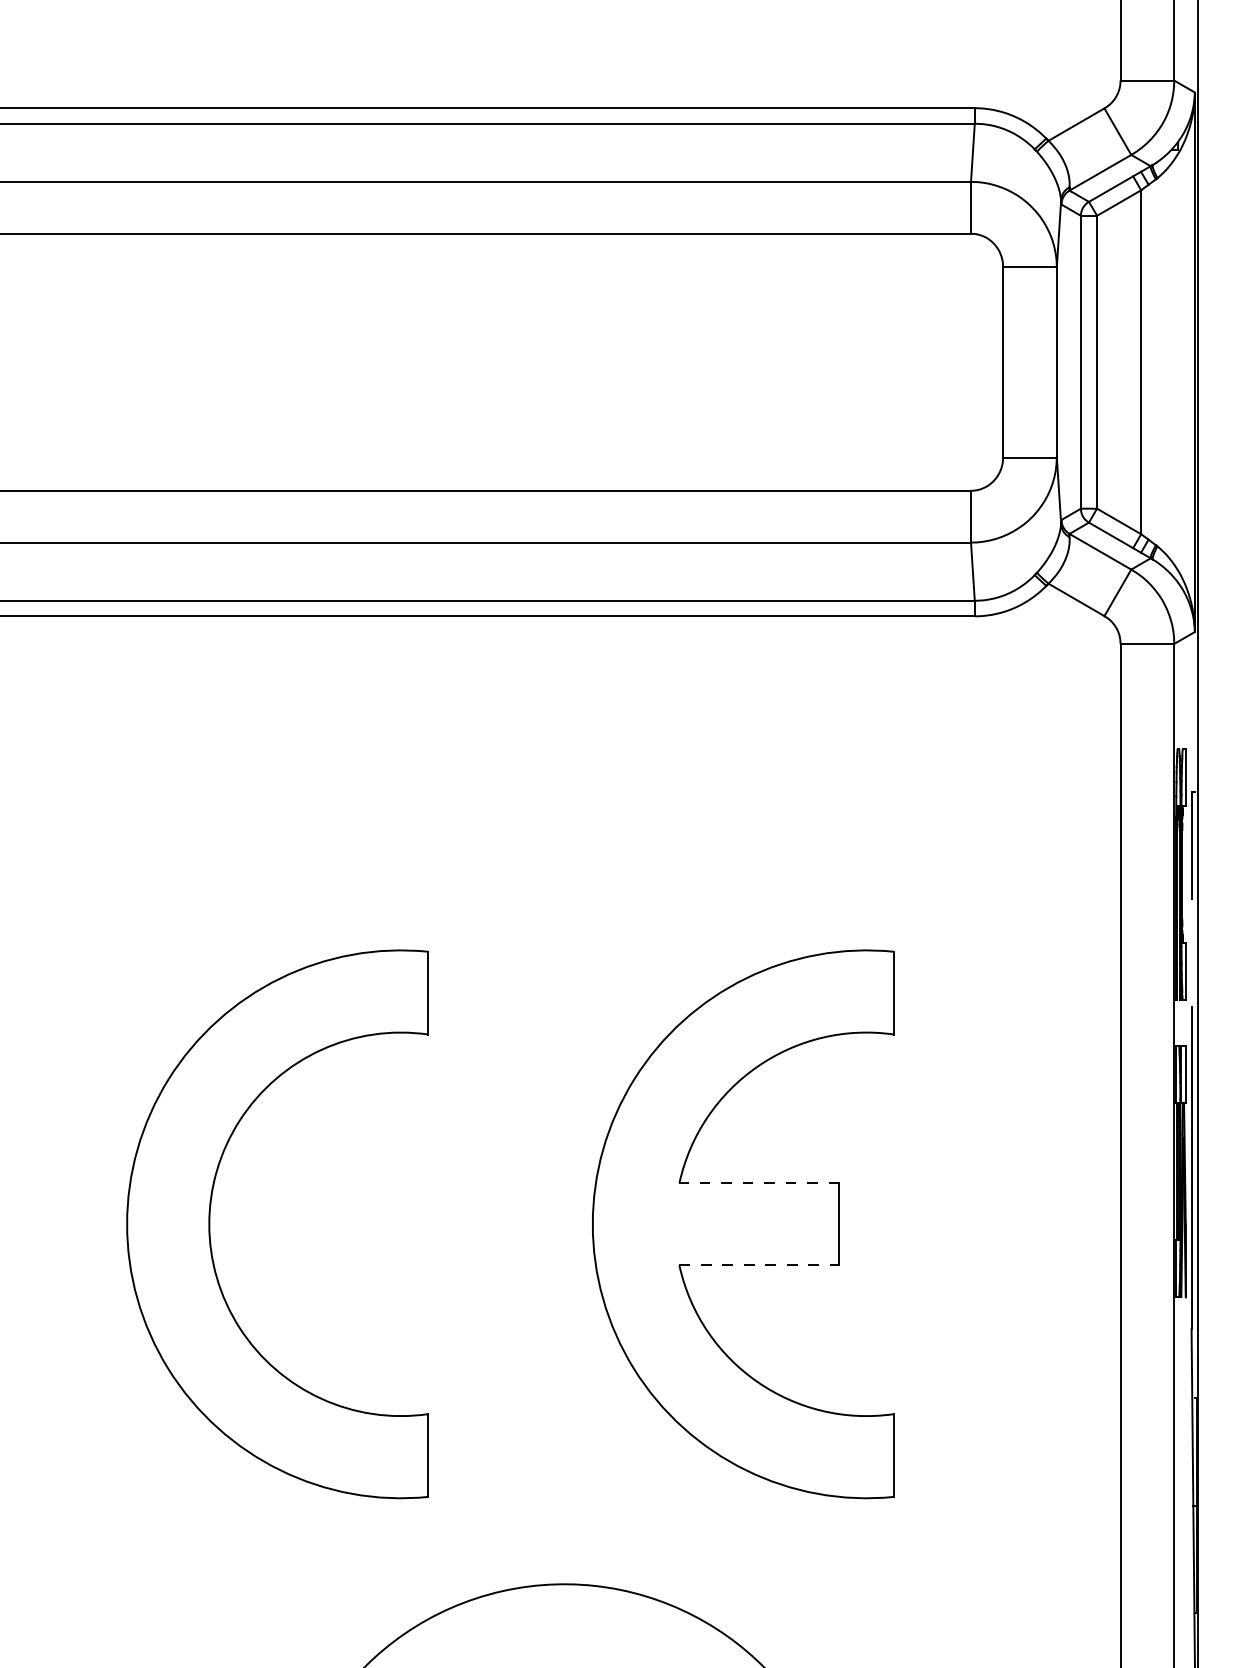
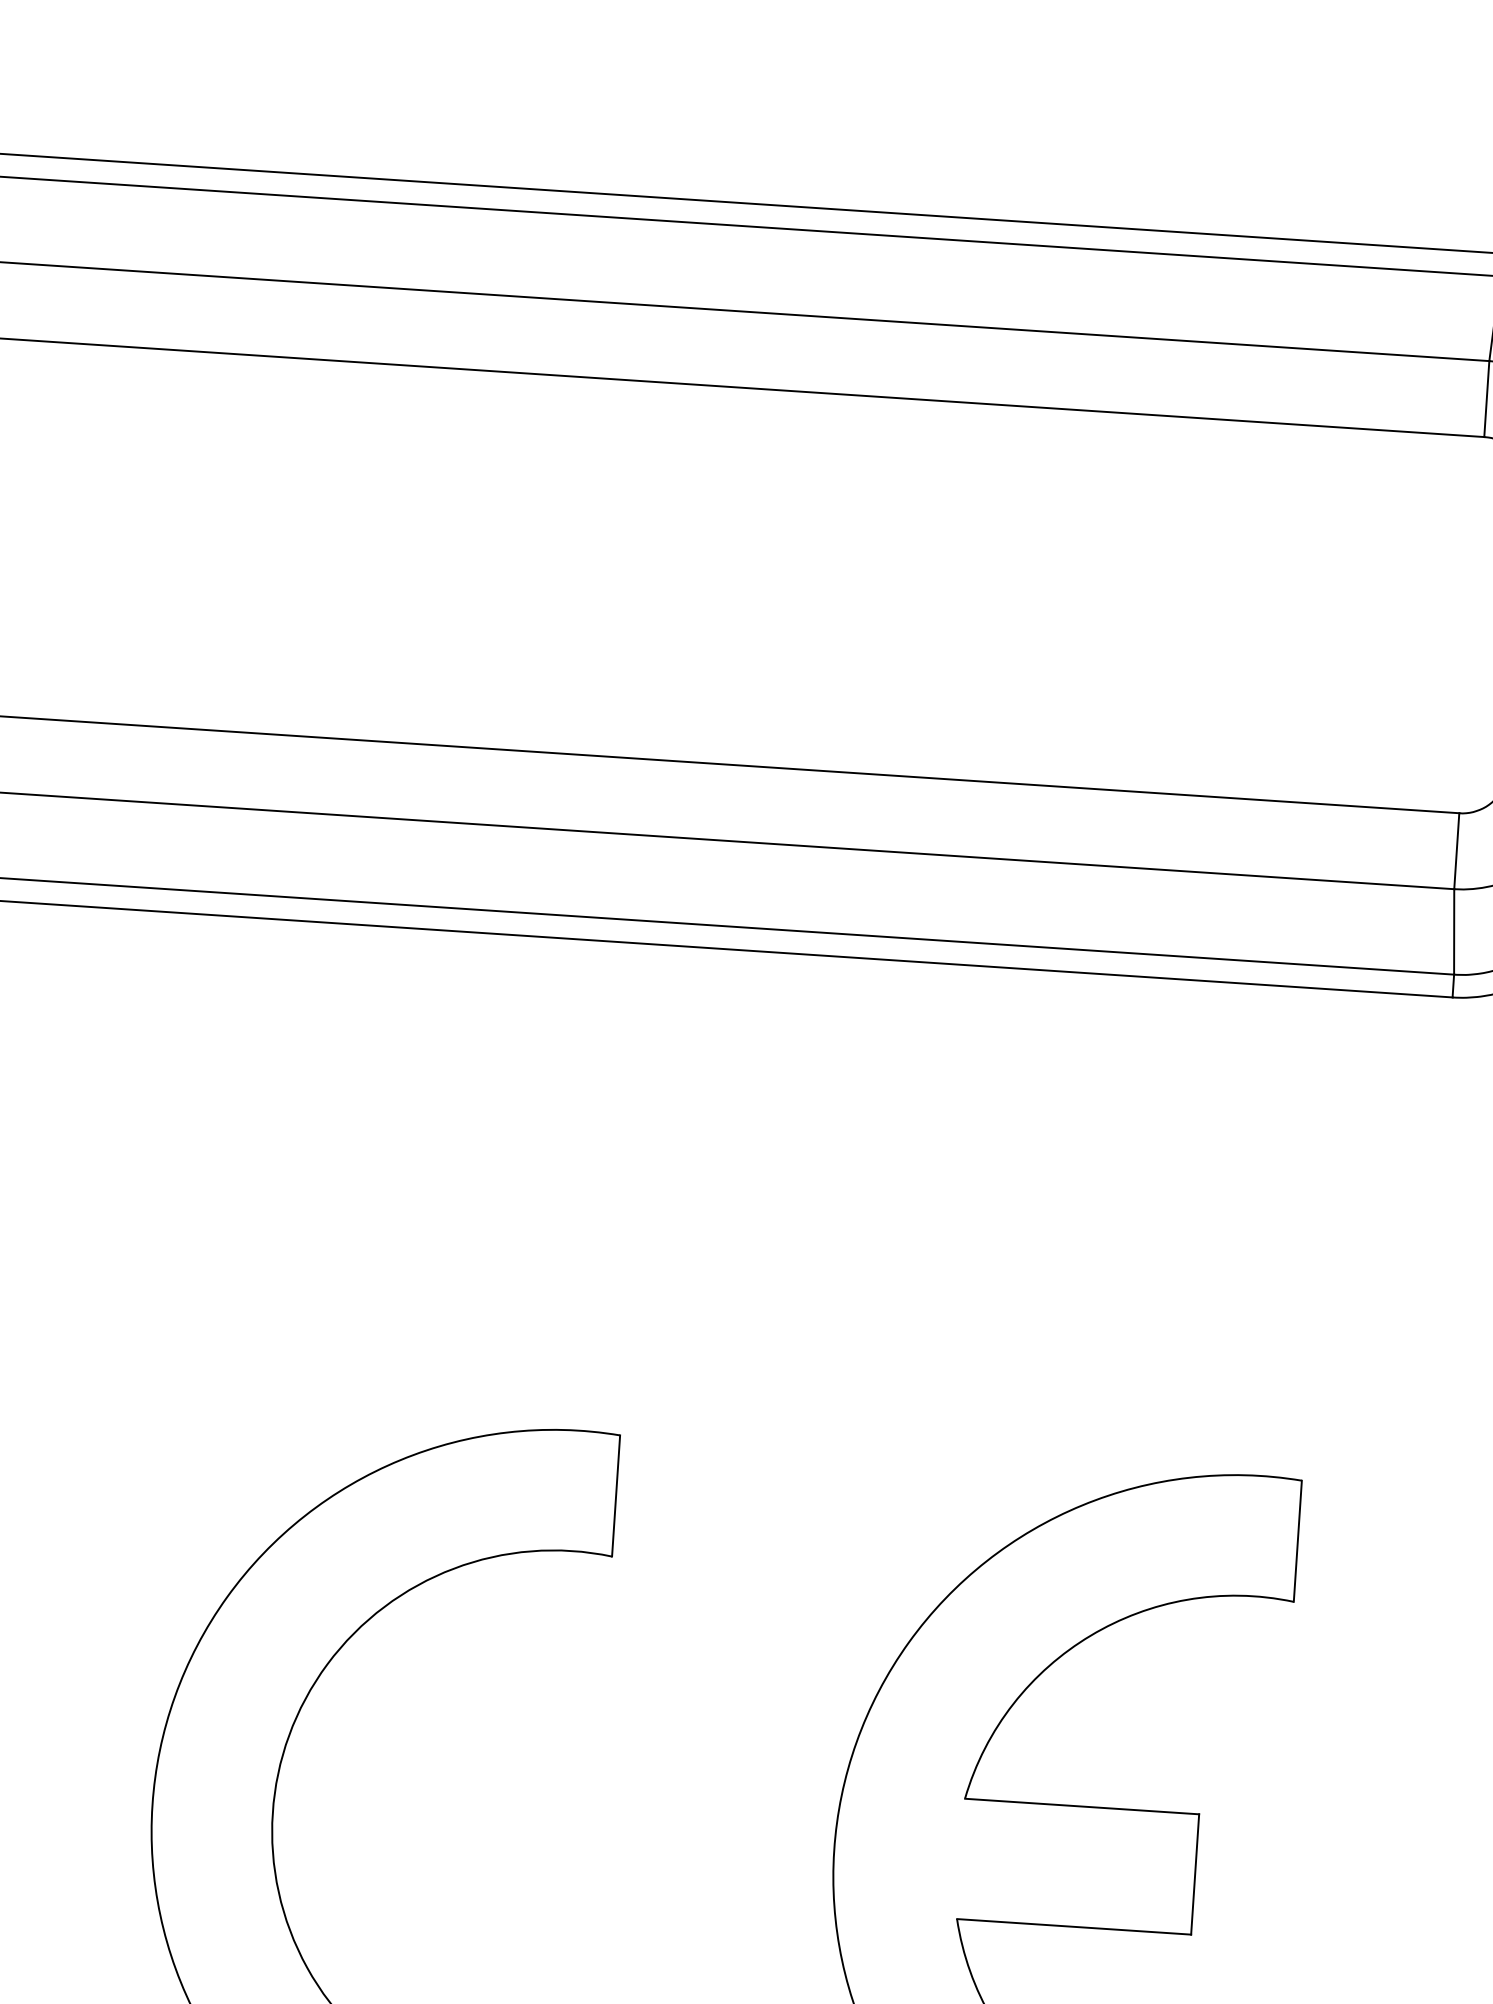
line: (759, 1183) -> (1082, 1806), dashed -> solid
line: (759, 1265) -> (1074, 1926), dashed -> solid

